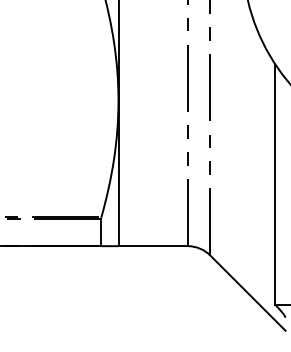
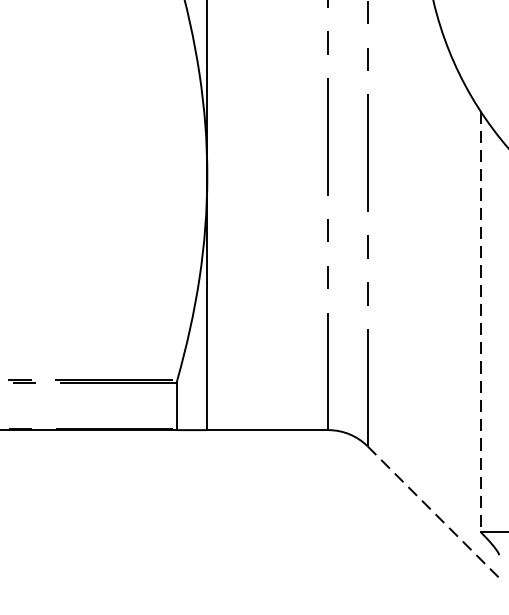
line: (274, 184) -> (479, 322), solid -> dashed
line: (248, 293) -> (434, 512), solid -> dashed

